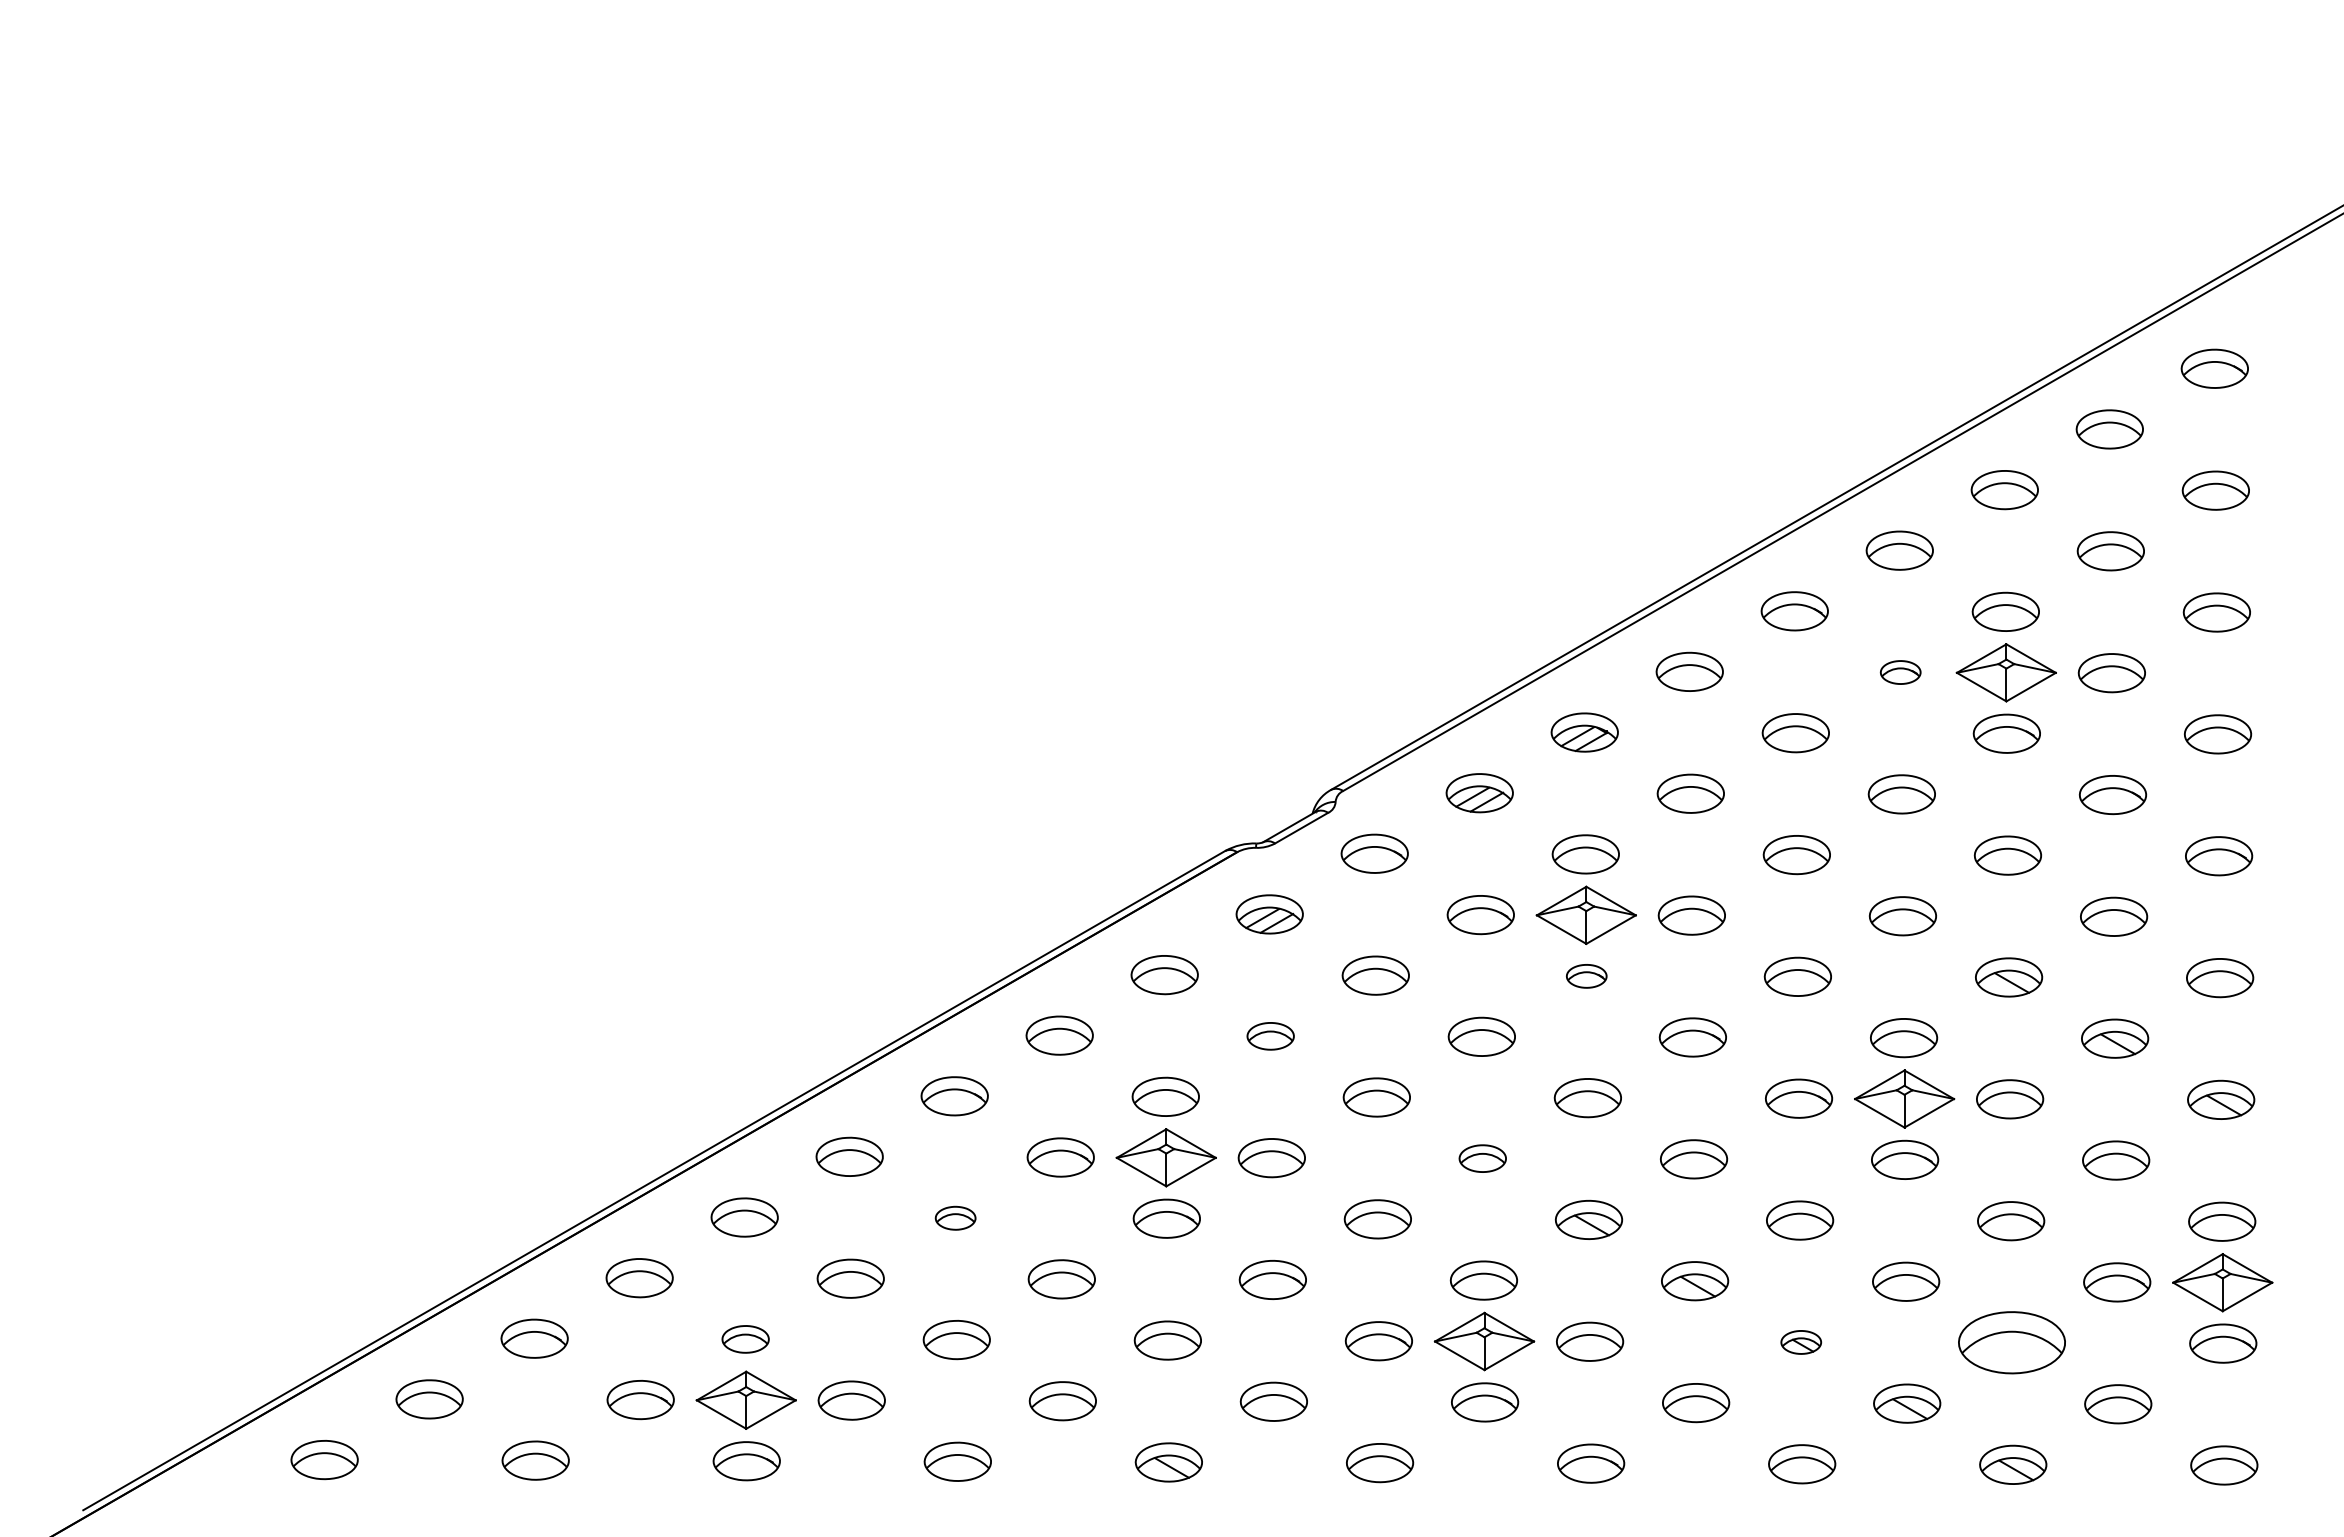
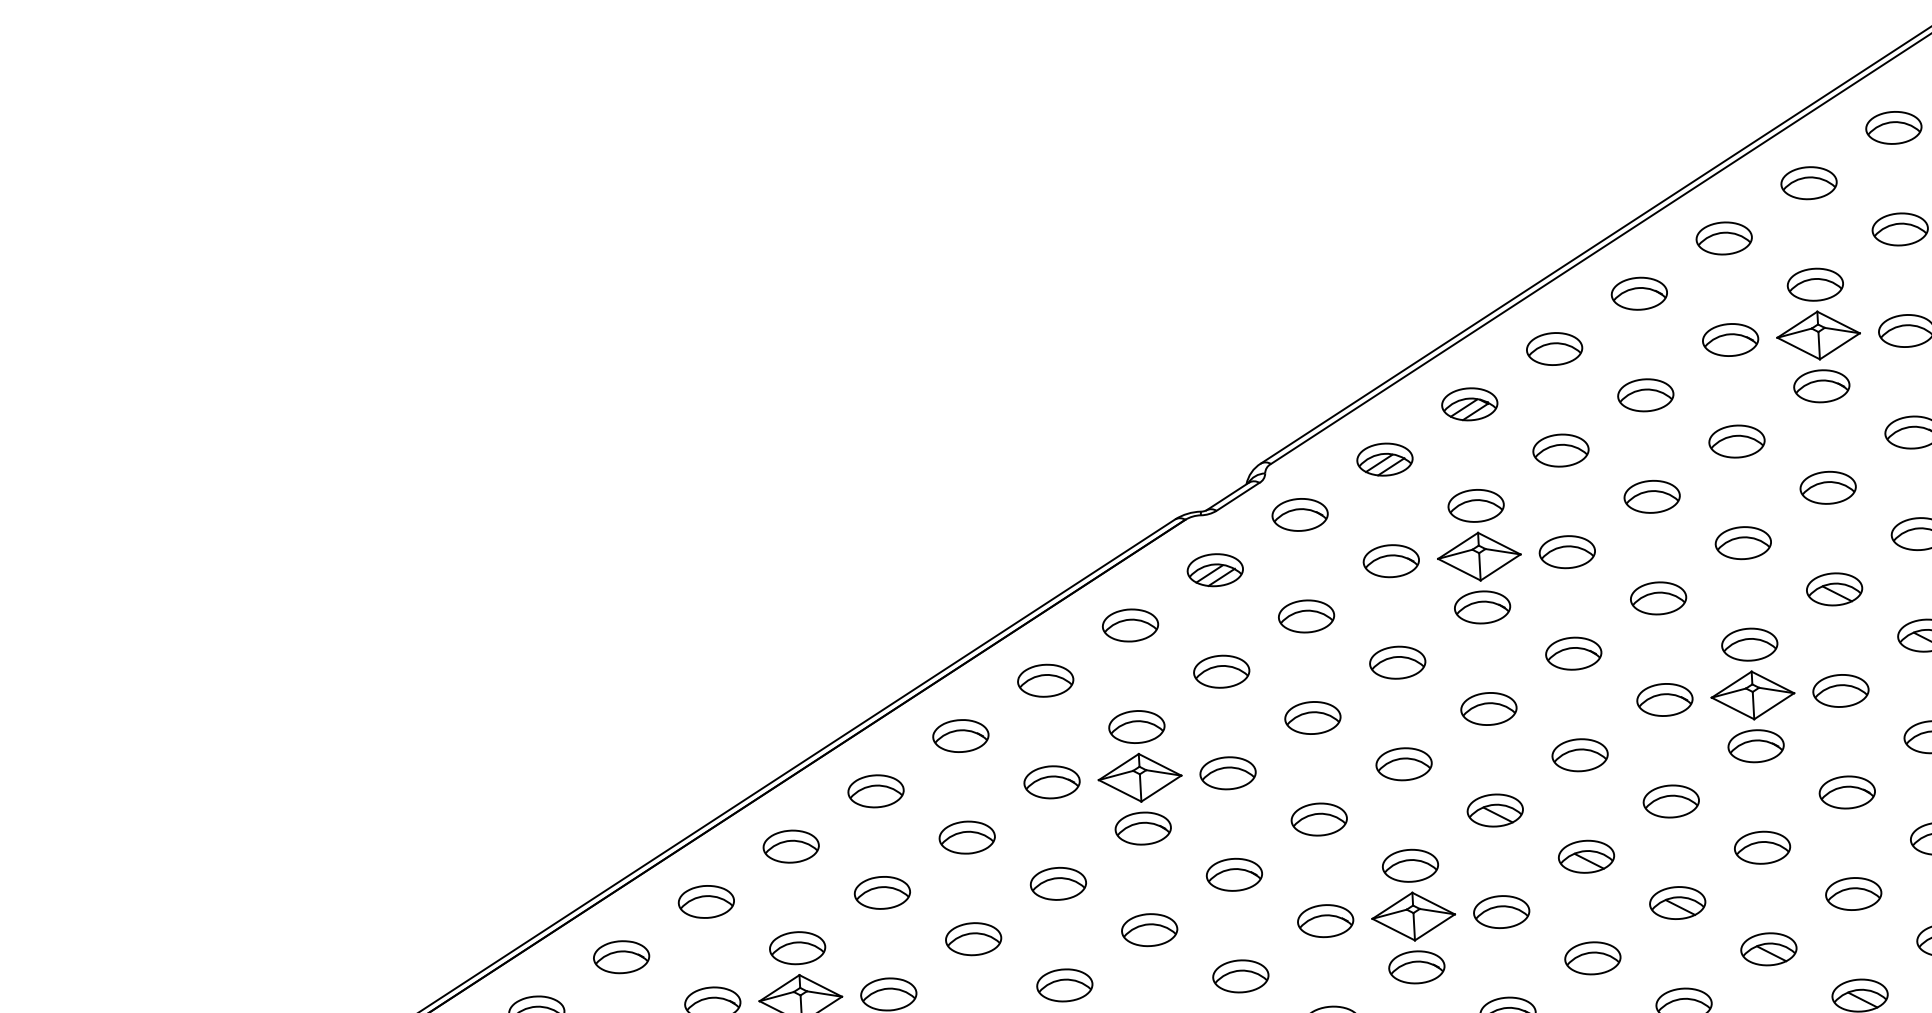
part: (1900, 672) -> (1730, 340), size x1.67
part: (1586, 976) -> (1482, 607), size x1.67
part: (1270, 1036) -> (1221, 671), size x1.43
part: (1482, 1158) -> (1403, 764), size x1.43
part: (955, 1218) -> (967, 837), size x1.67
part: (745, 1339) -> (797, 948), size x1.43
part: (1801, 1342) -> (1678, 903), size x1.67
part: (2012, 1343) -> (1853, 894), size x0.62

